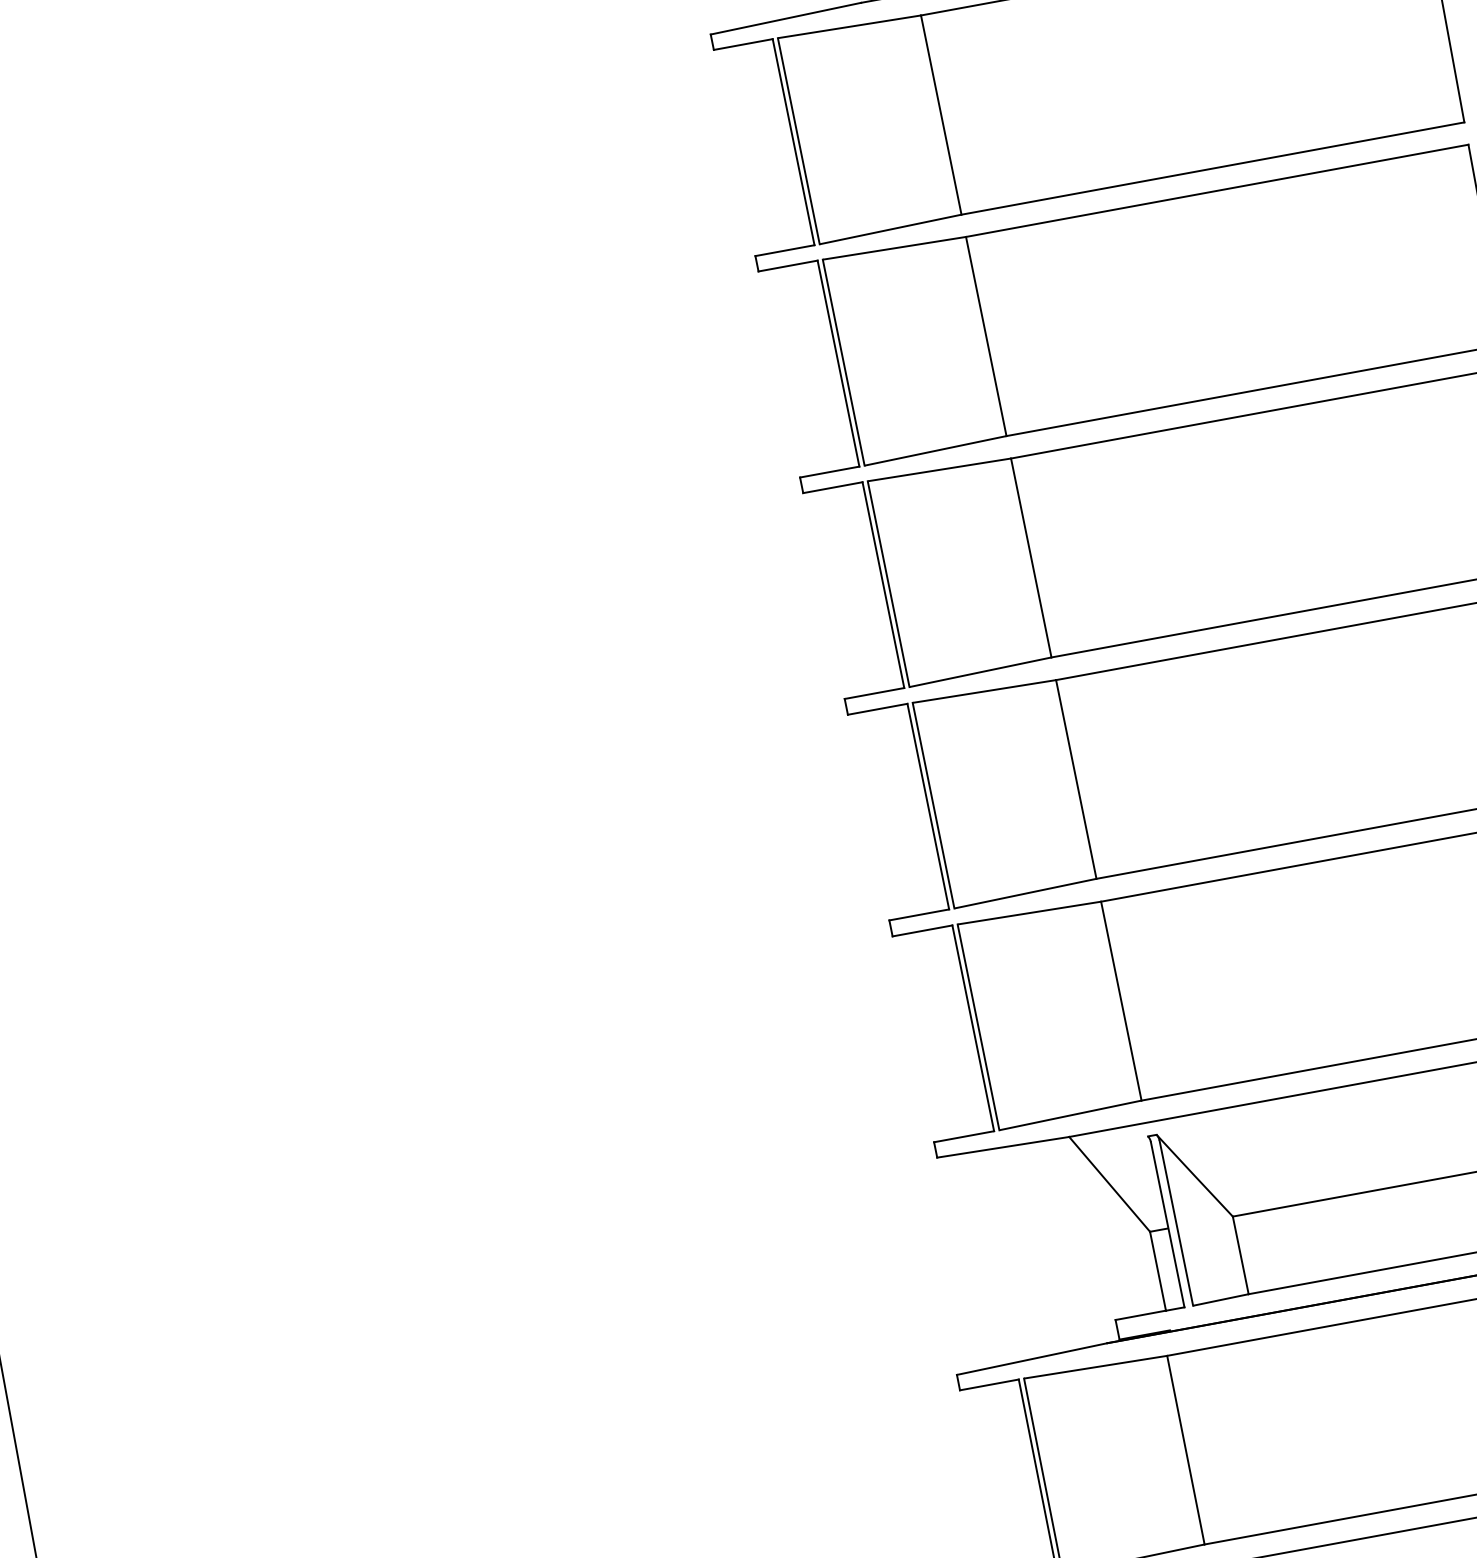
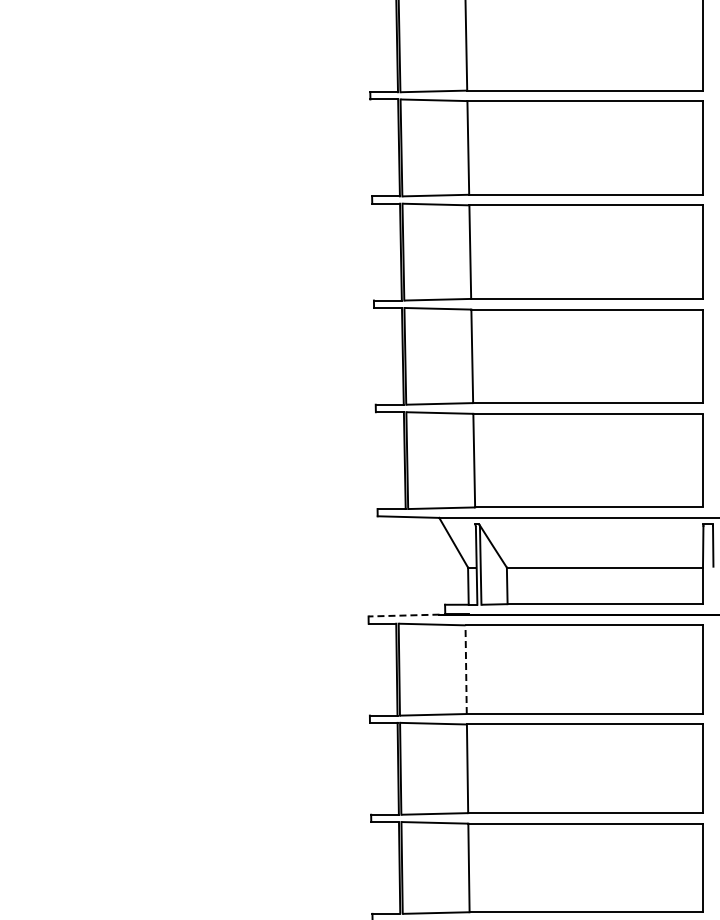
line: (1031, 1359) -> (403, 615), solid -> dashed
line: (1186, 1449) -> (466, 669), solid -> dashed

